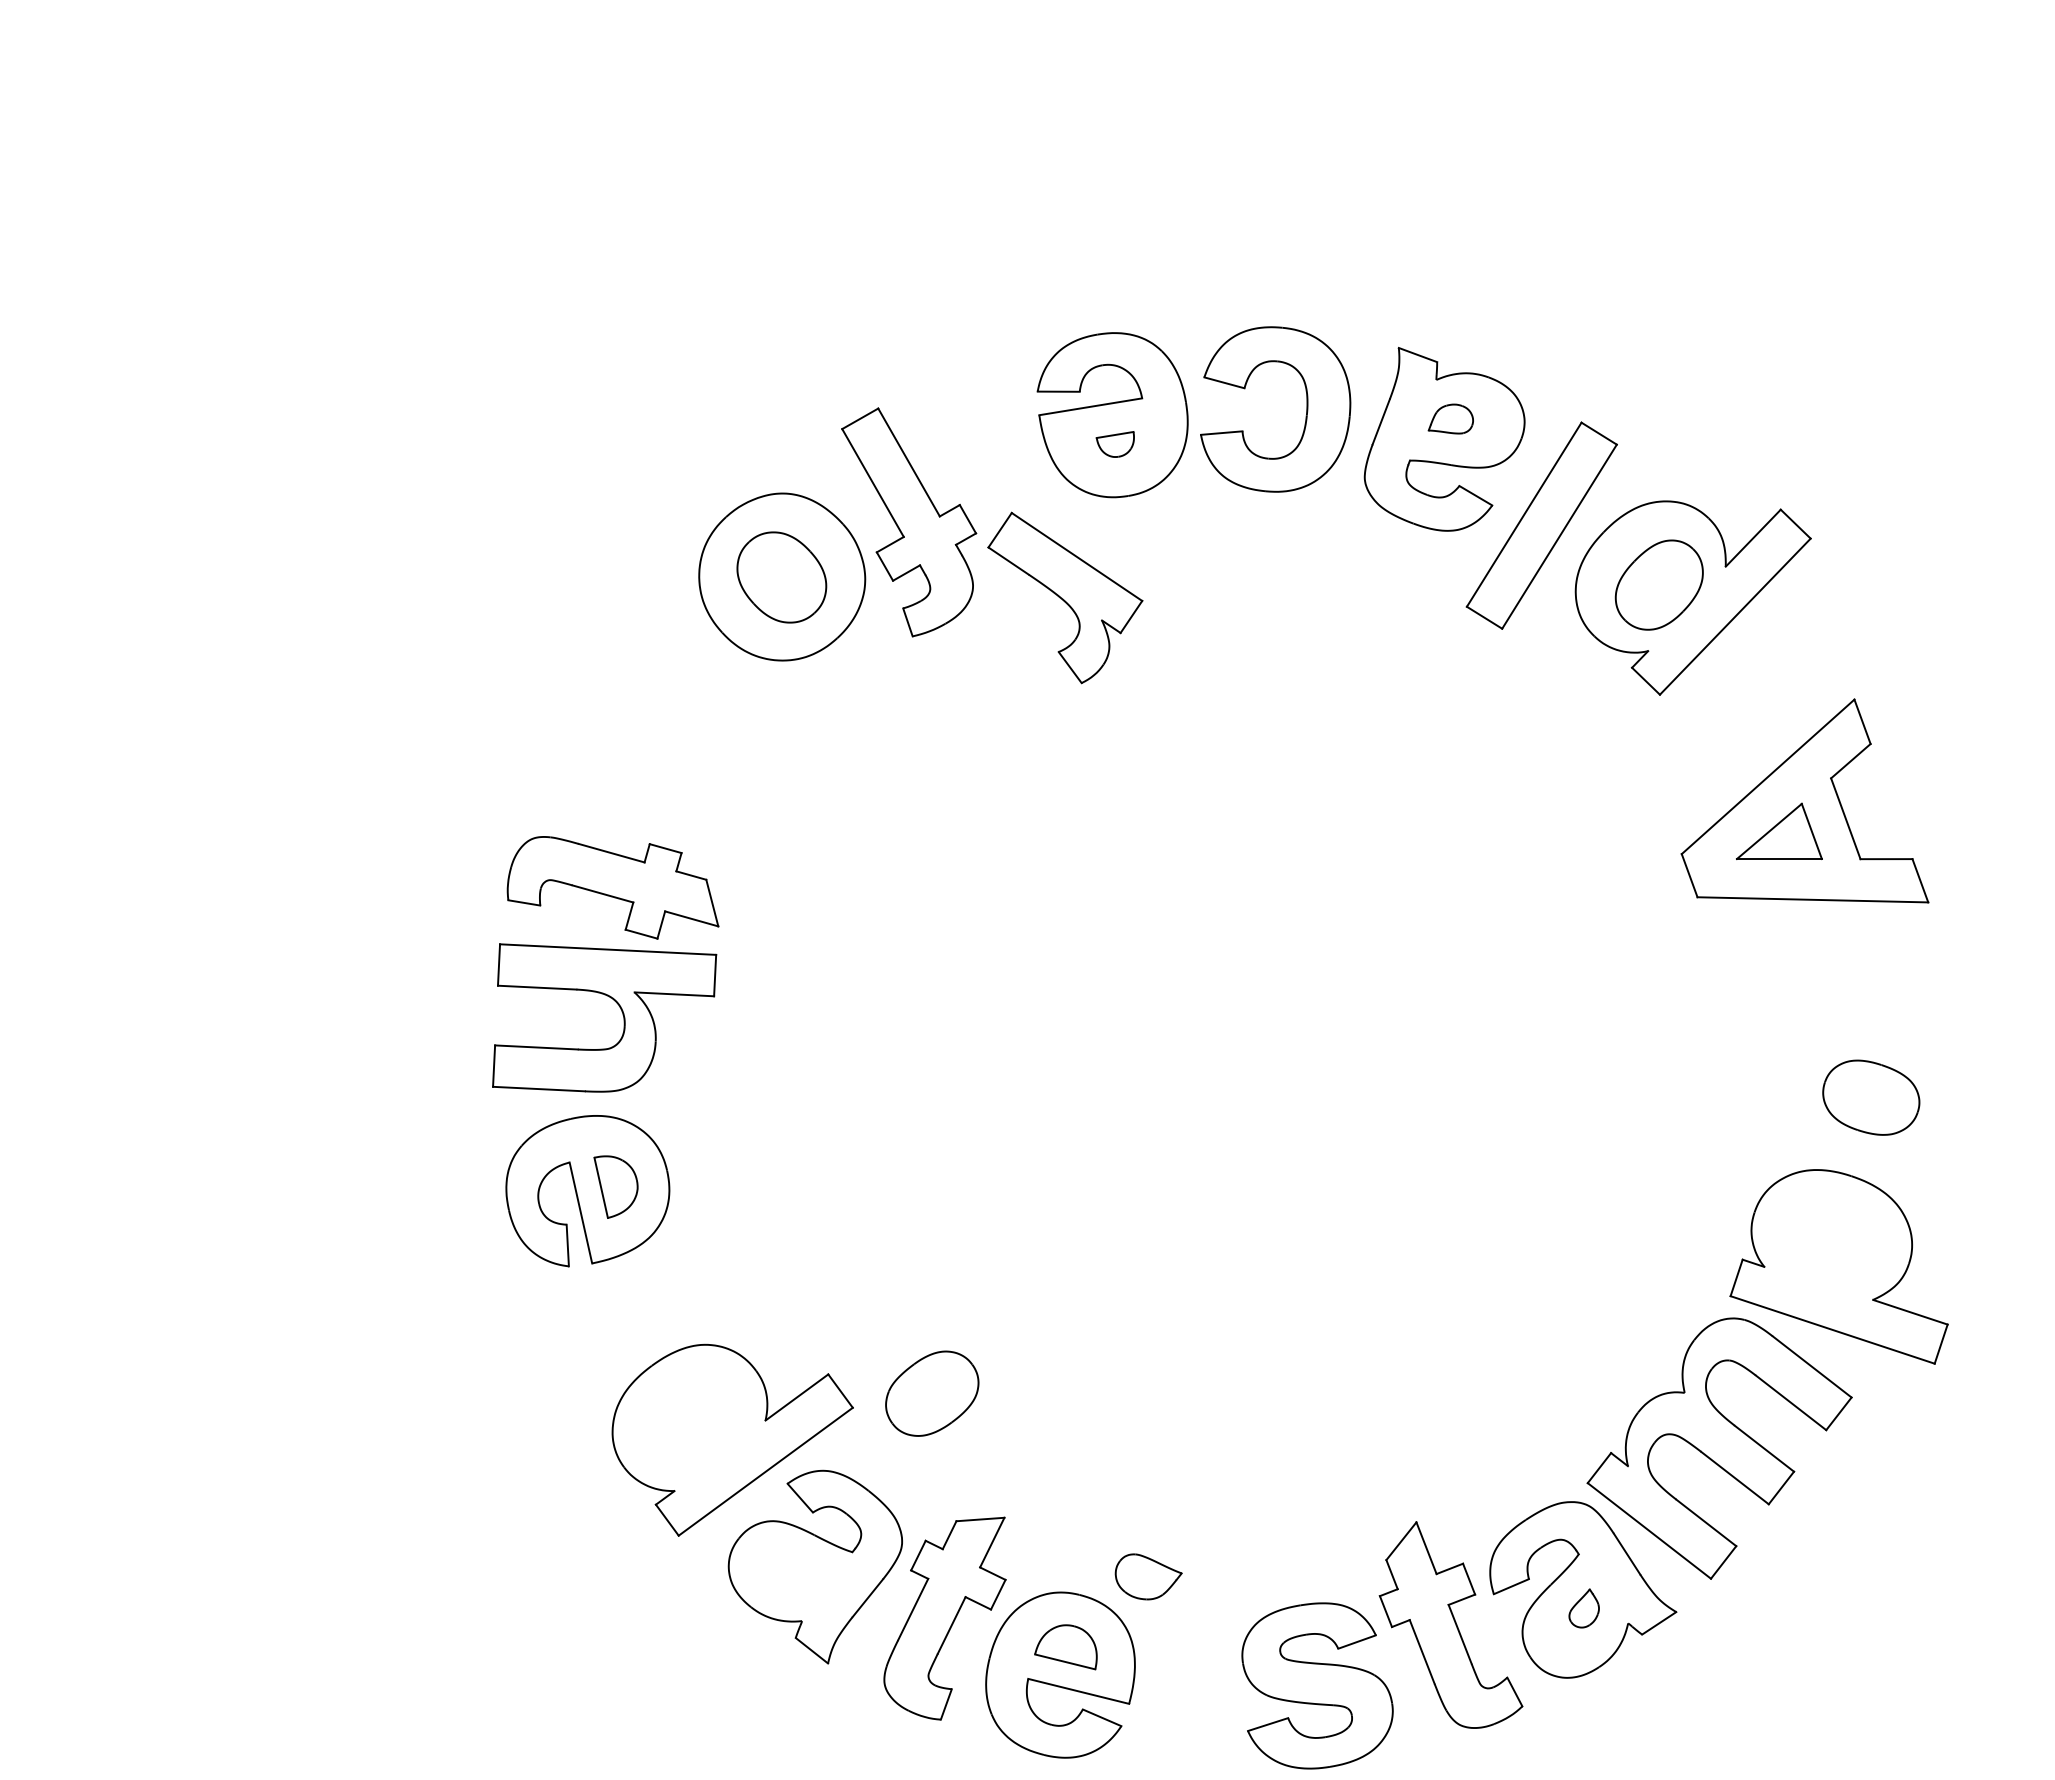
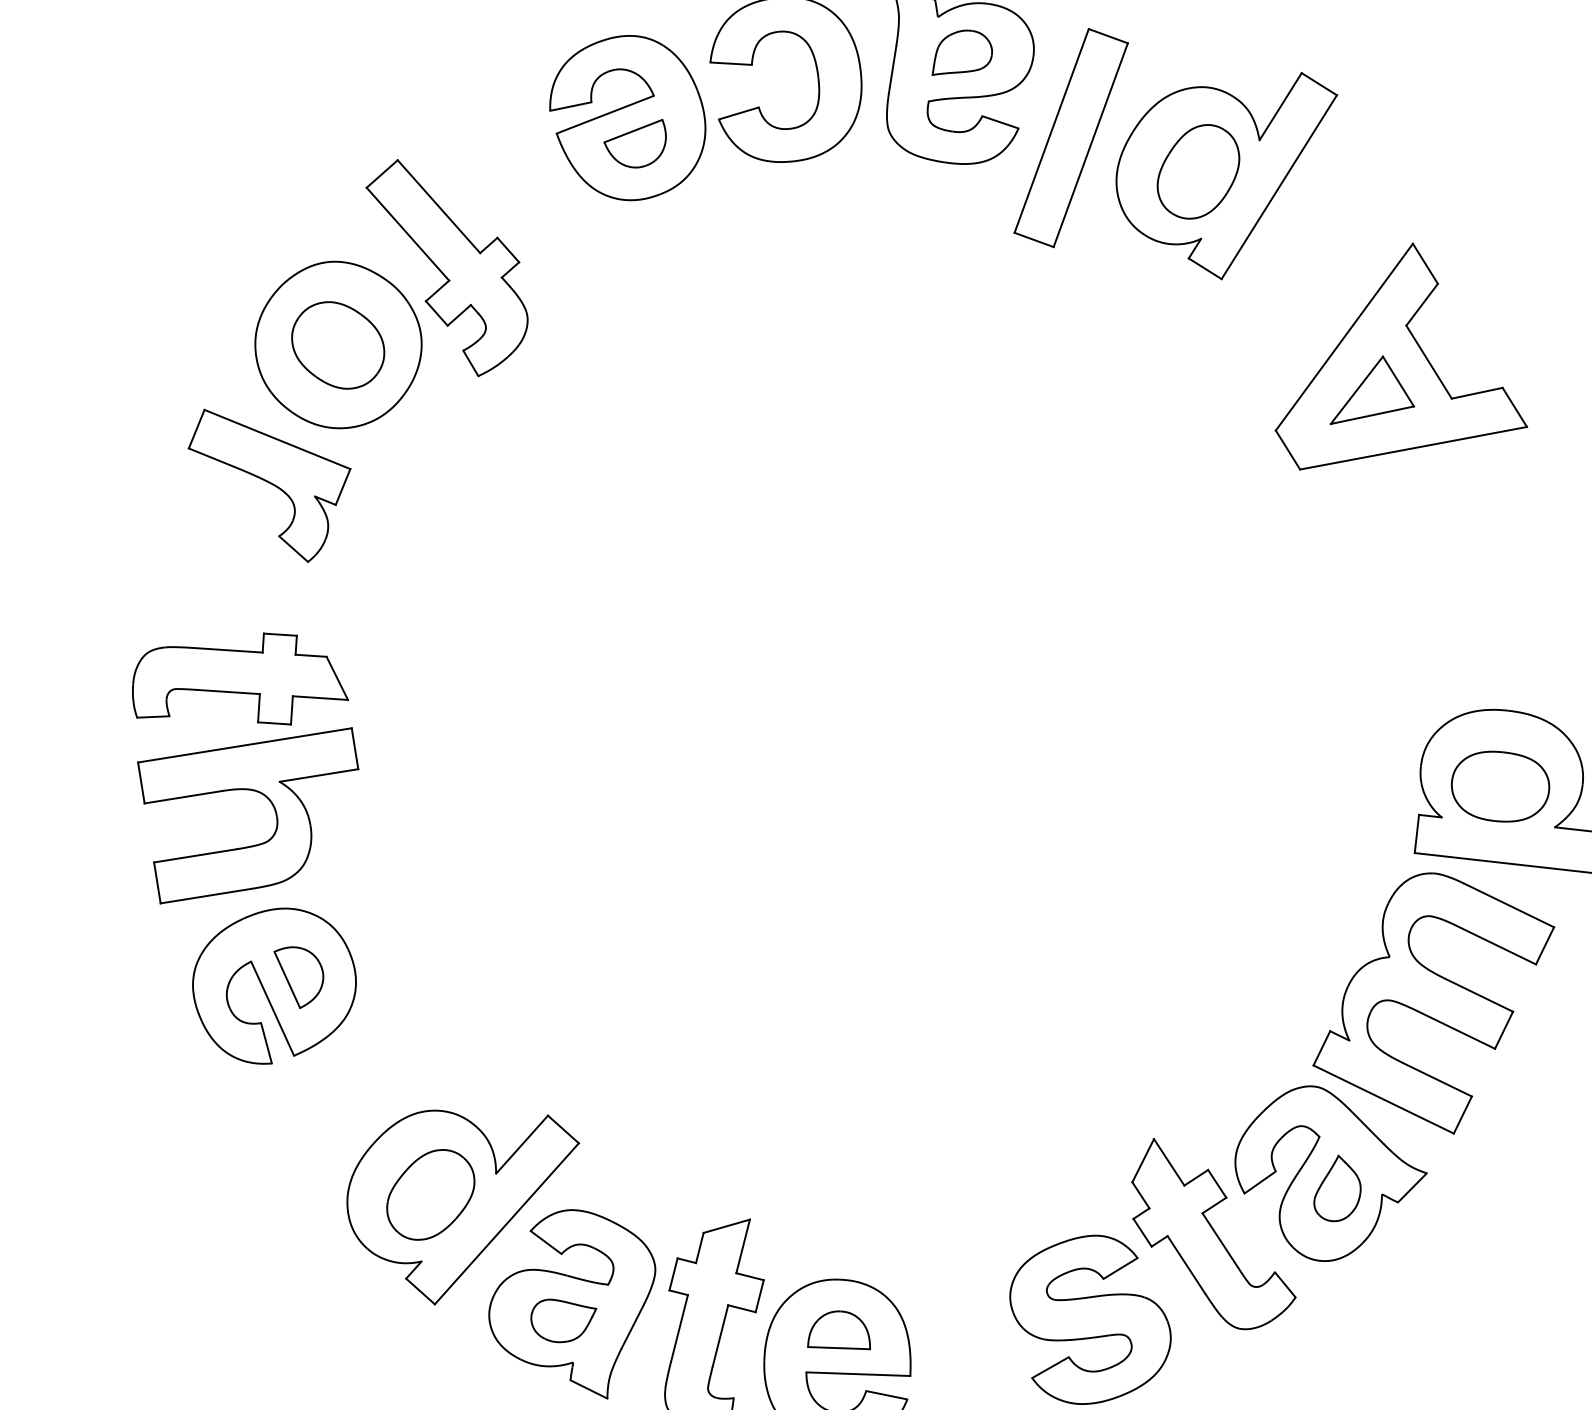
part: (1450, 418) -> (959, 51), size x1.43
part: (1115, 444) -> (637, 146), size x1.67
part: (1065, 597) -> (274, 481), moved
part: (1871, 1097) -> (1500, 786), moved
part: (932, 1393) -> (430, 1194), moved
part: (1148, 1576) -> (564, 1318), moved
part: (1583, 1608) -> (1335, 1188), size x1.67

